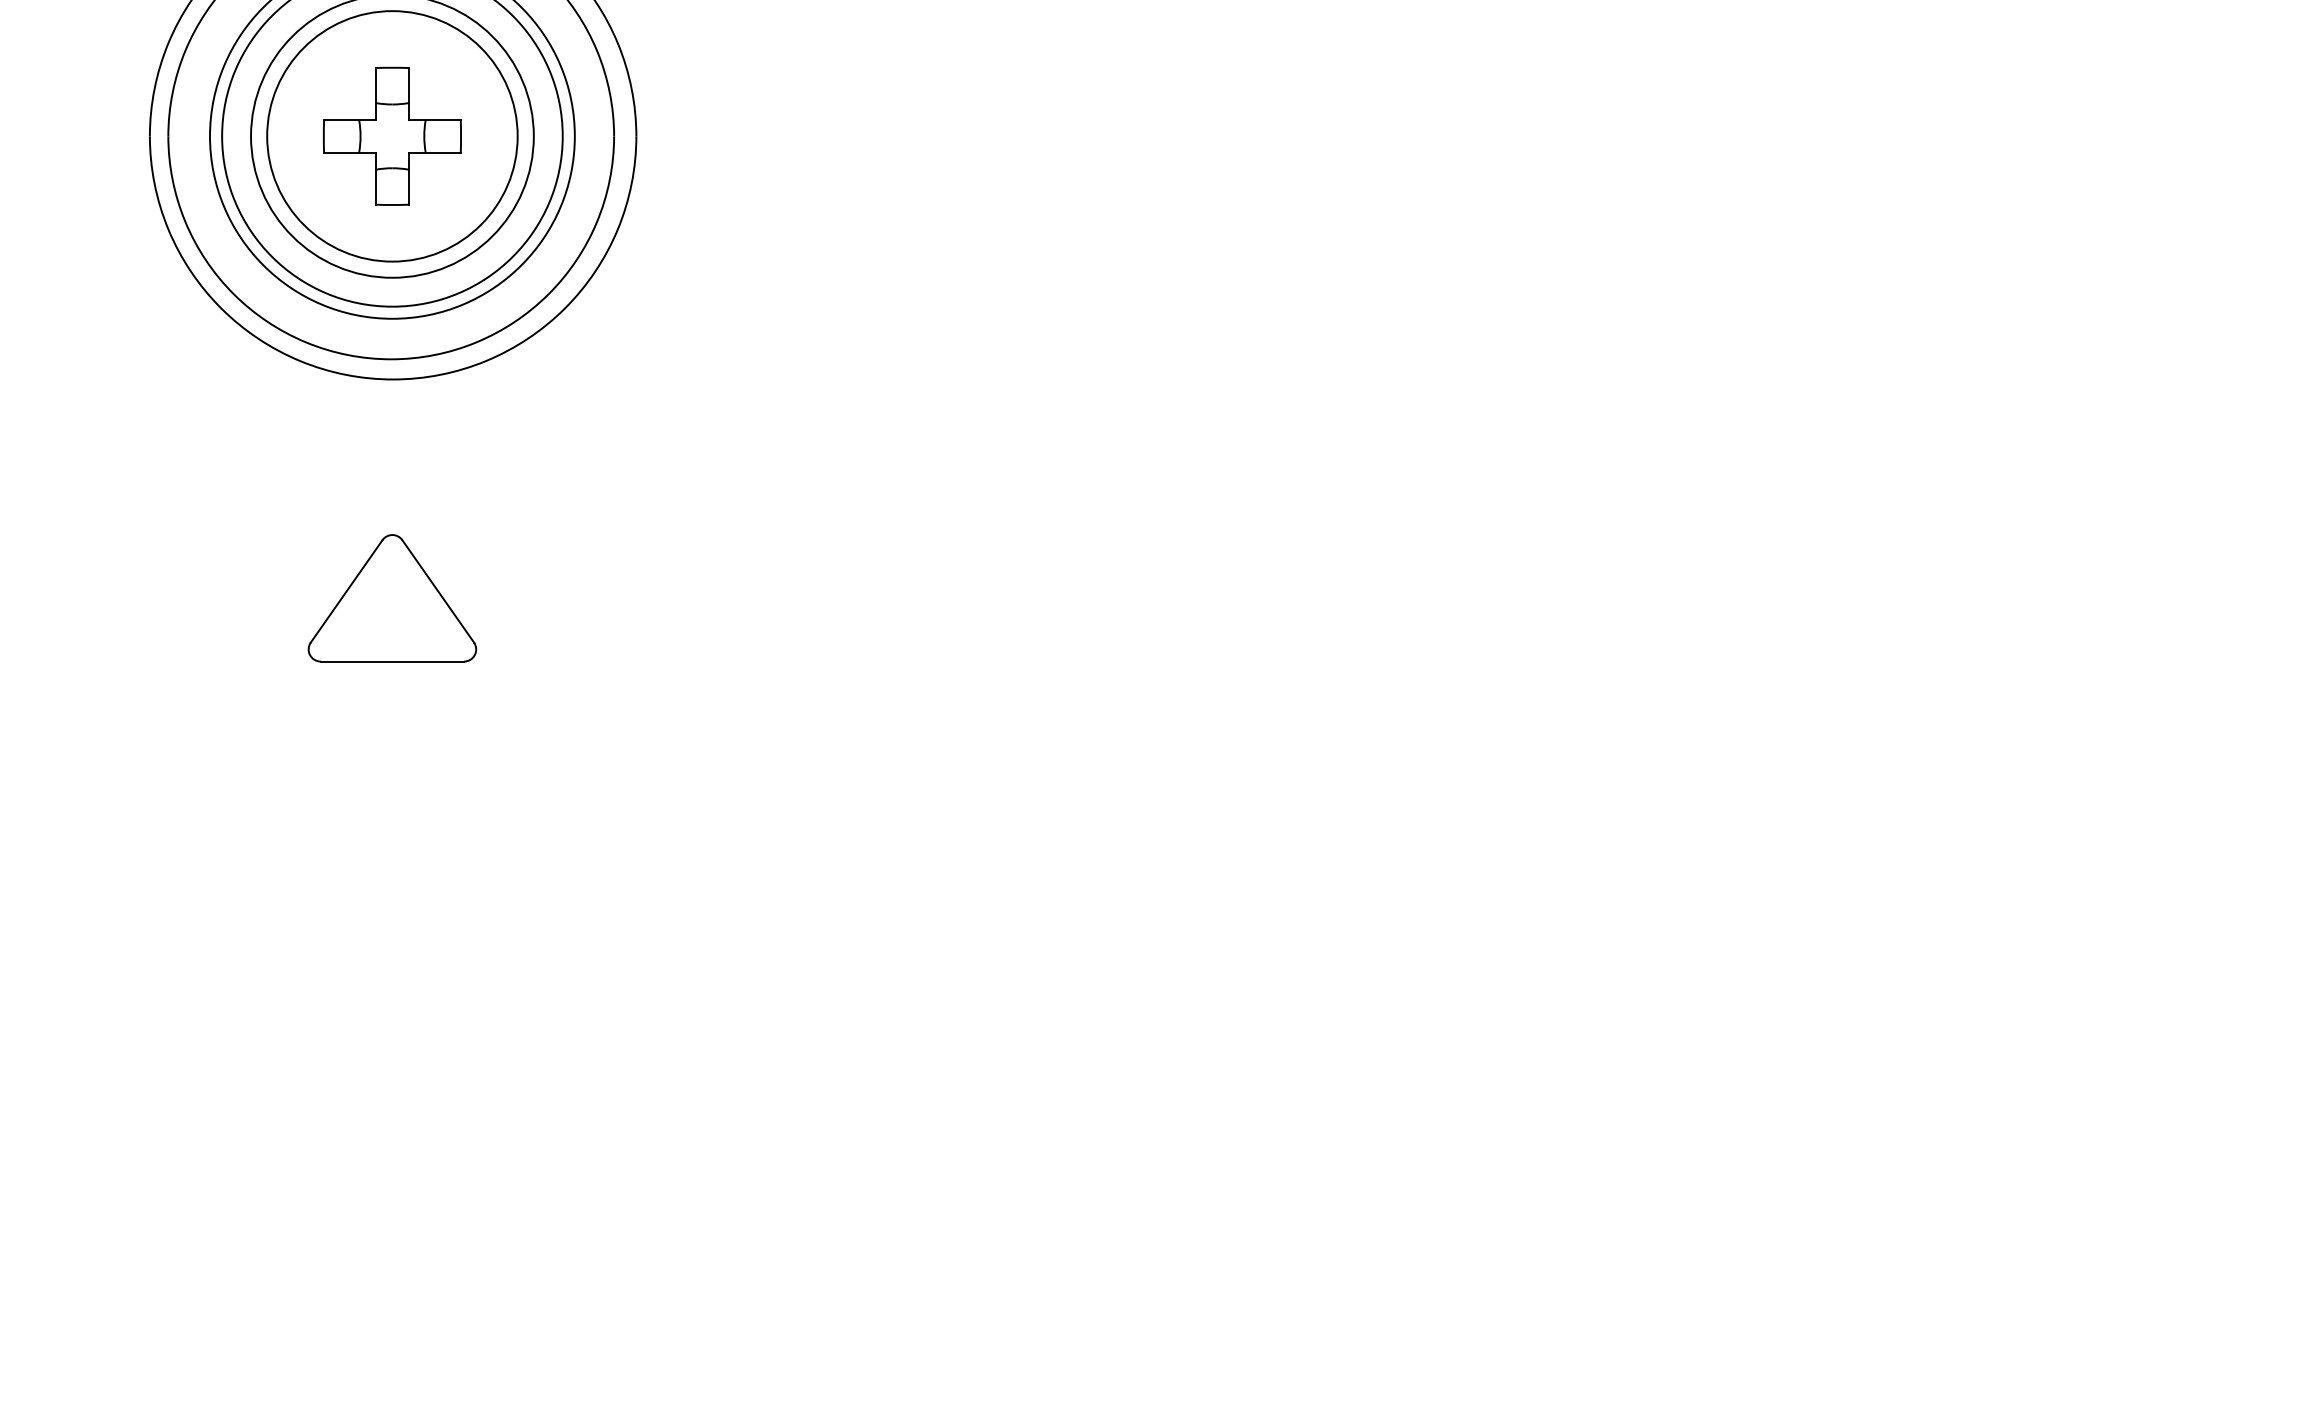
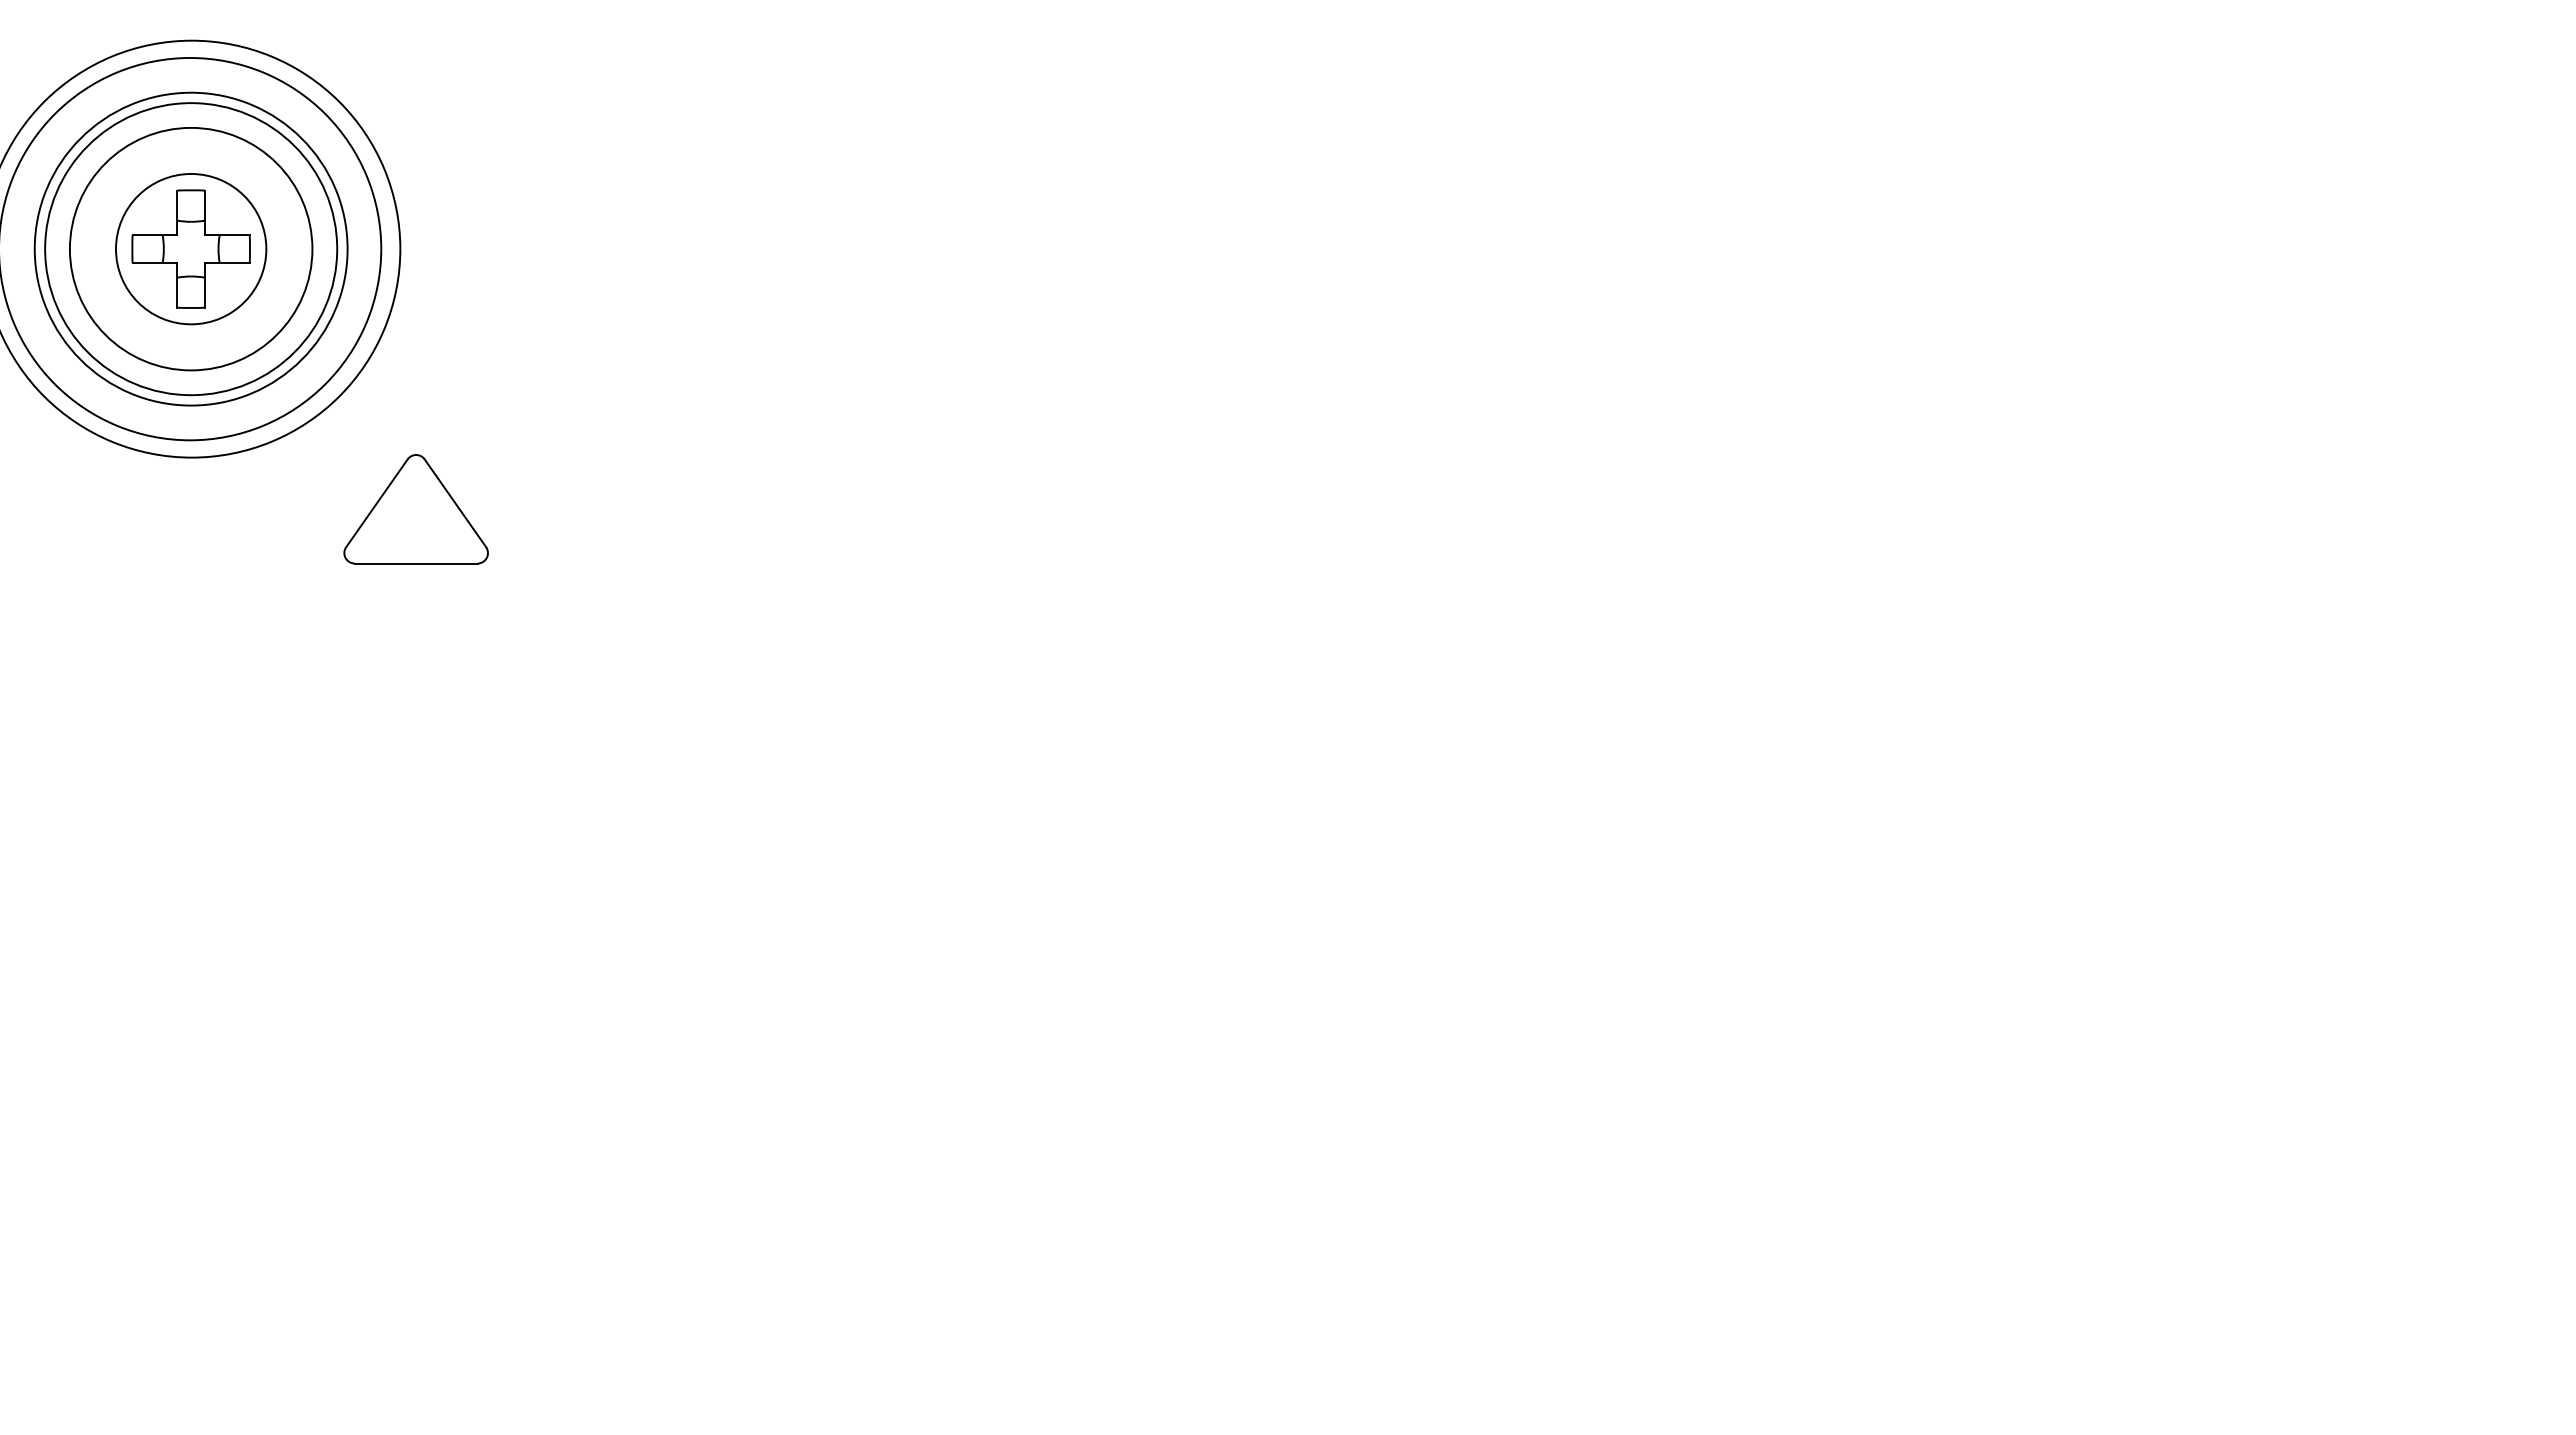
circle: (391, 135) -> (190, 248), size x0.7
part: (391, 598) -> (415, 509), moved

